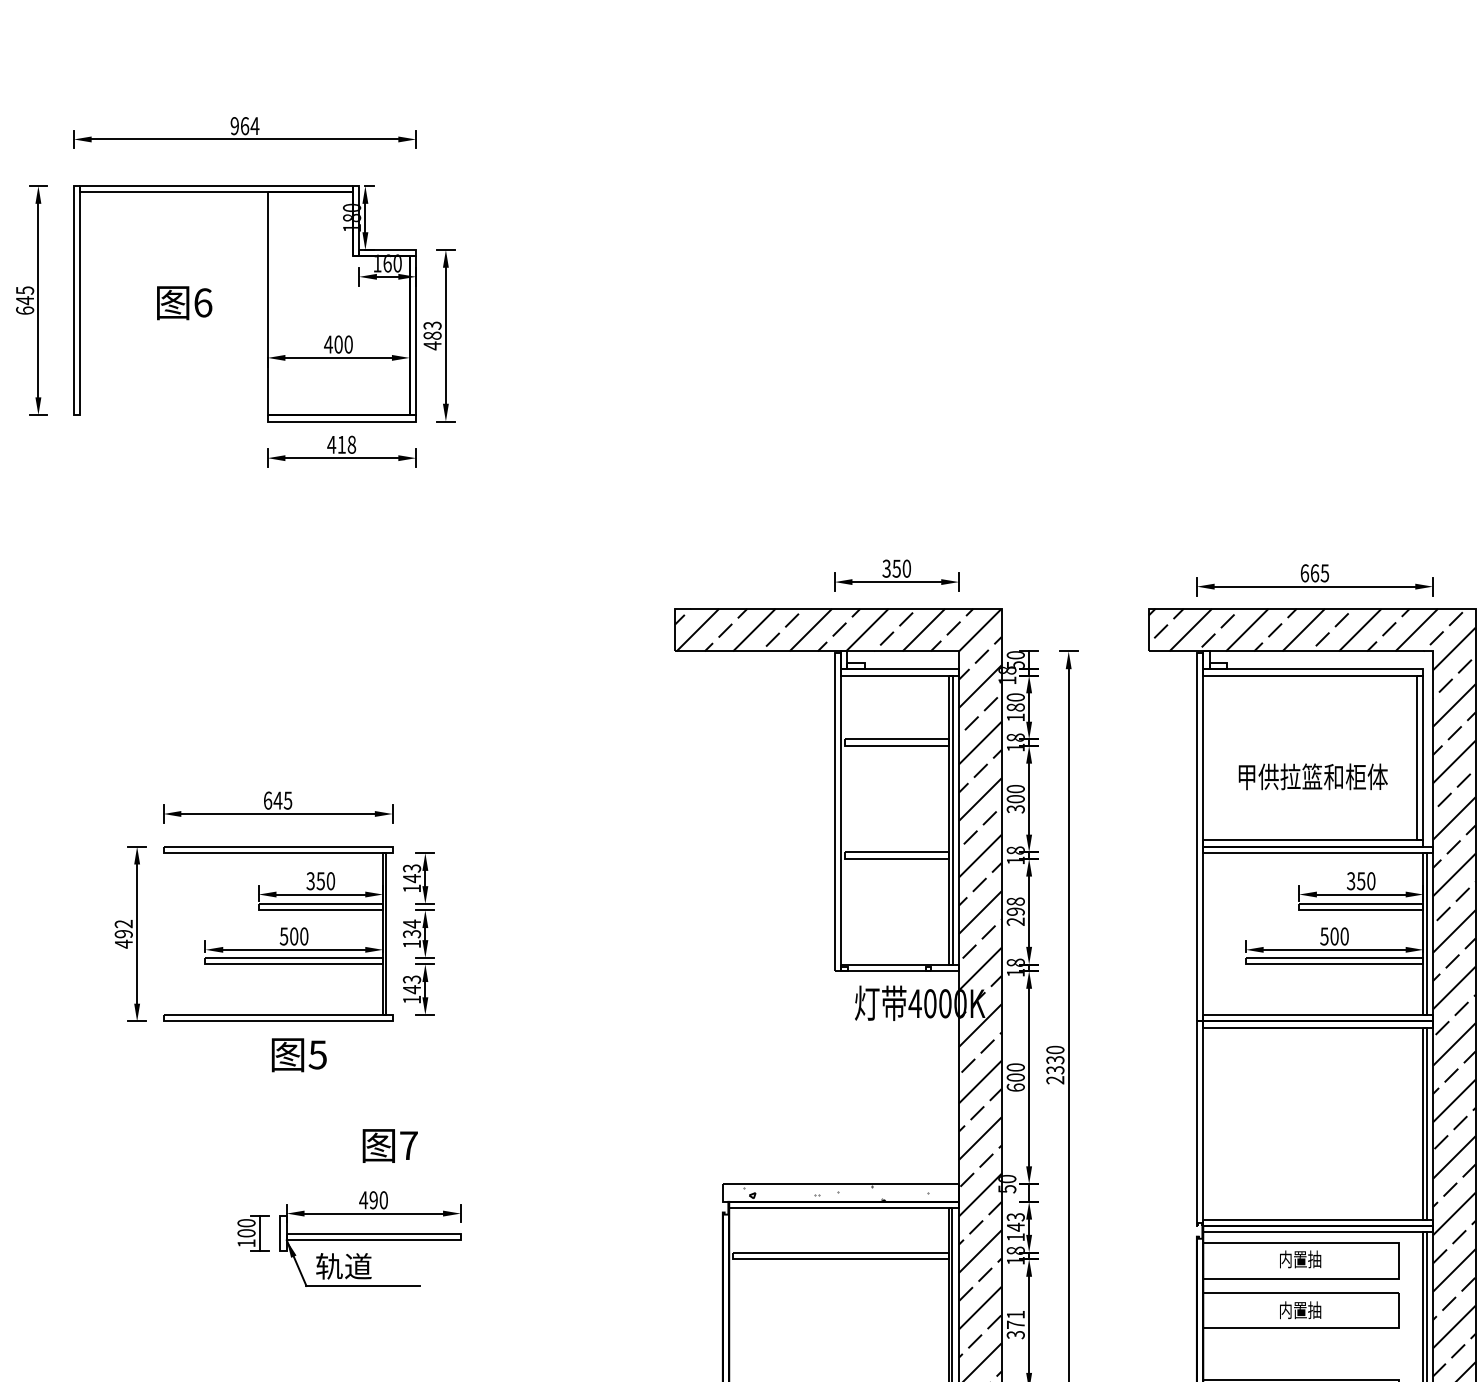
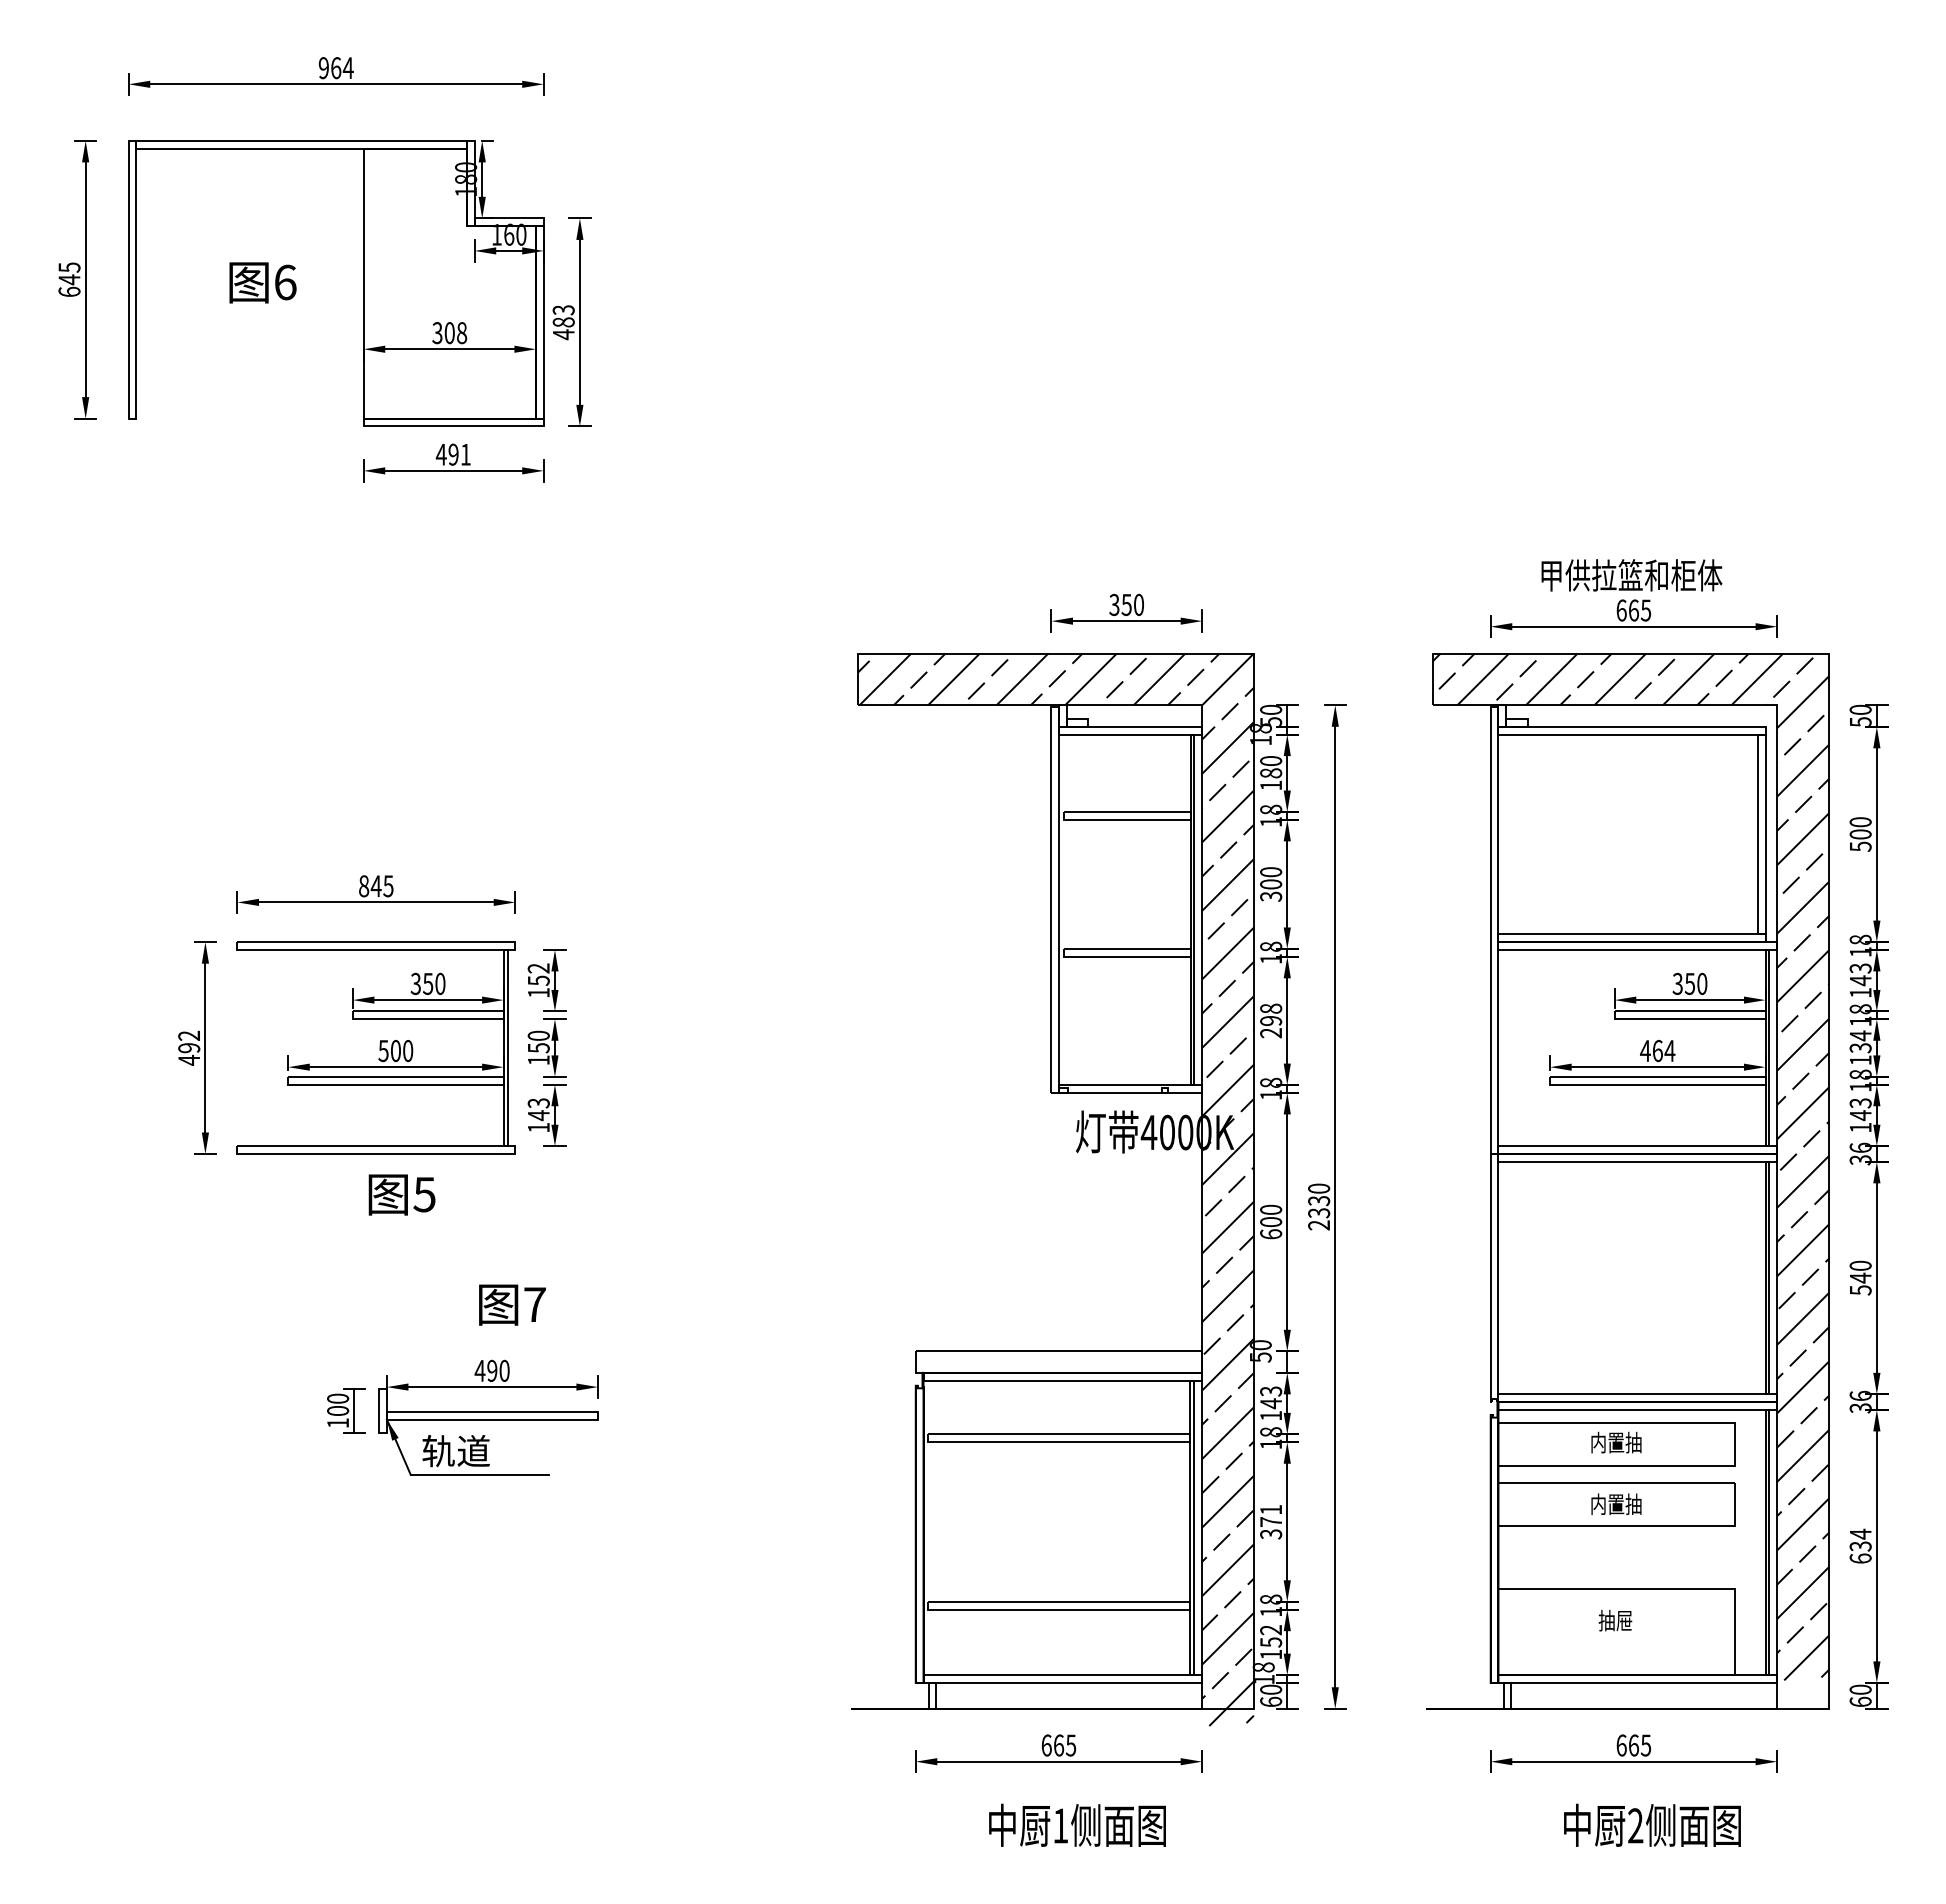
text: (338, 344) -> (449, 333), 400 -> 308
text: (346, 444) -> (459, 454), 418 -> 491
text: (1312, 776) -> (1631, 575), moved
text: (268, 800) -> (364, 886), 645 -> 845
text: (411, 873) -> (538, 974), 143 -> 152
text: (411, 928) -> (538, 1041), 134 -> 150
text: (1334, 936) -> (1657, 1051), 500 -> 464
hatch: (835, 1193) -> (1052, 1362), removed

